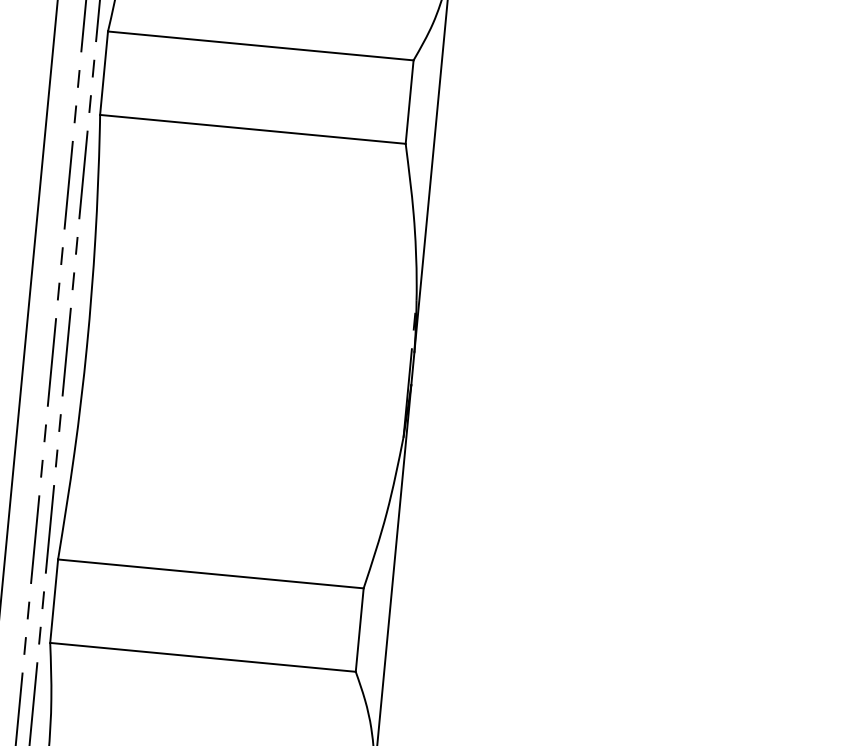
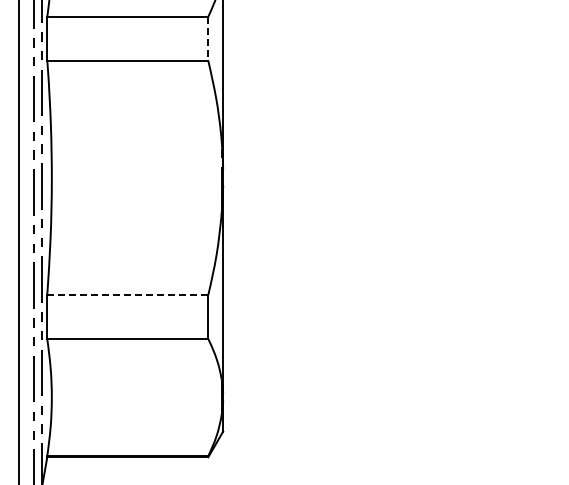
line: (410, 101) -> (208, 38), solid -> dashed
line: (210, 572) -> (127, 294), solid -> dashed

